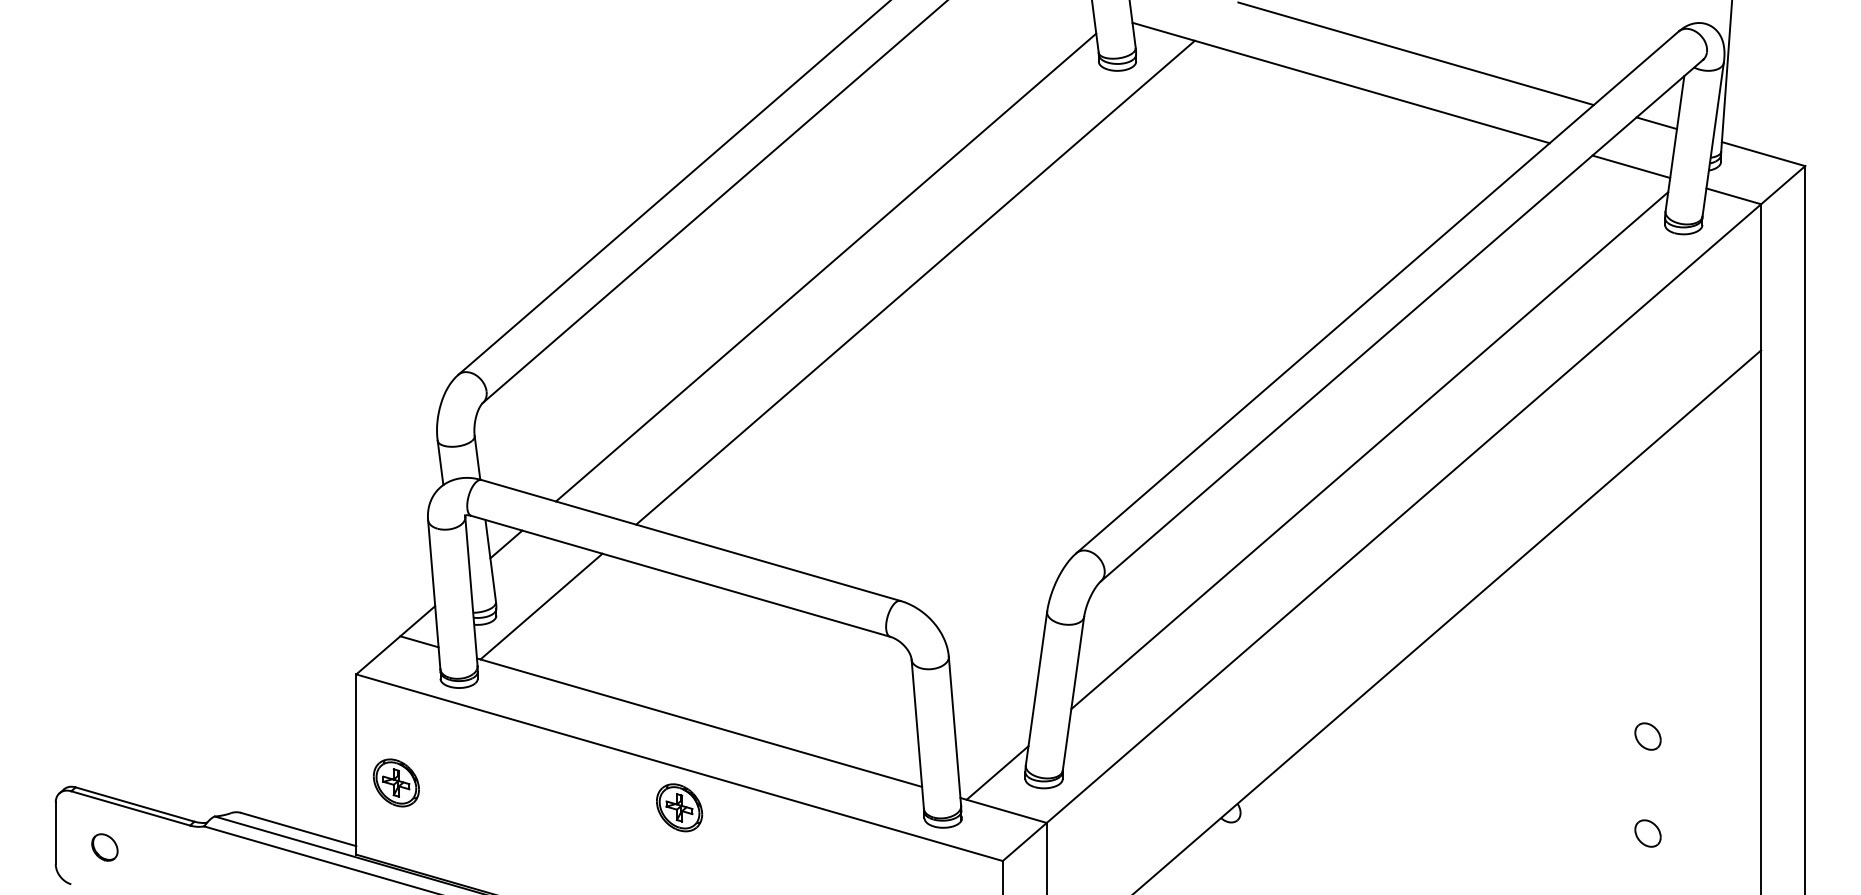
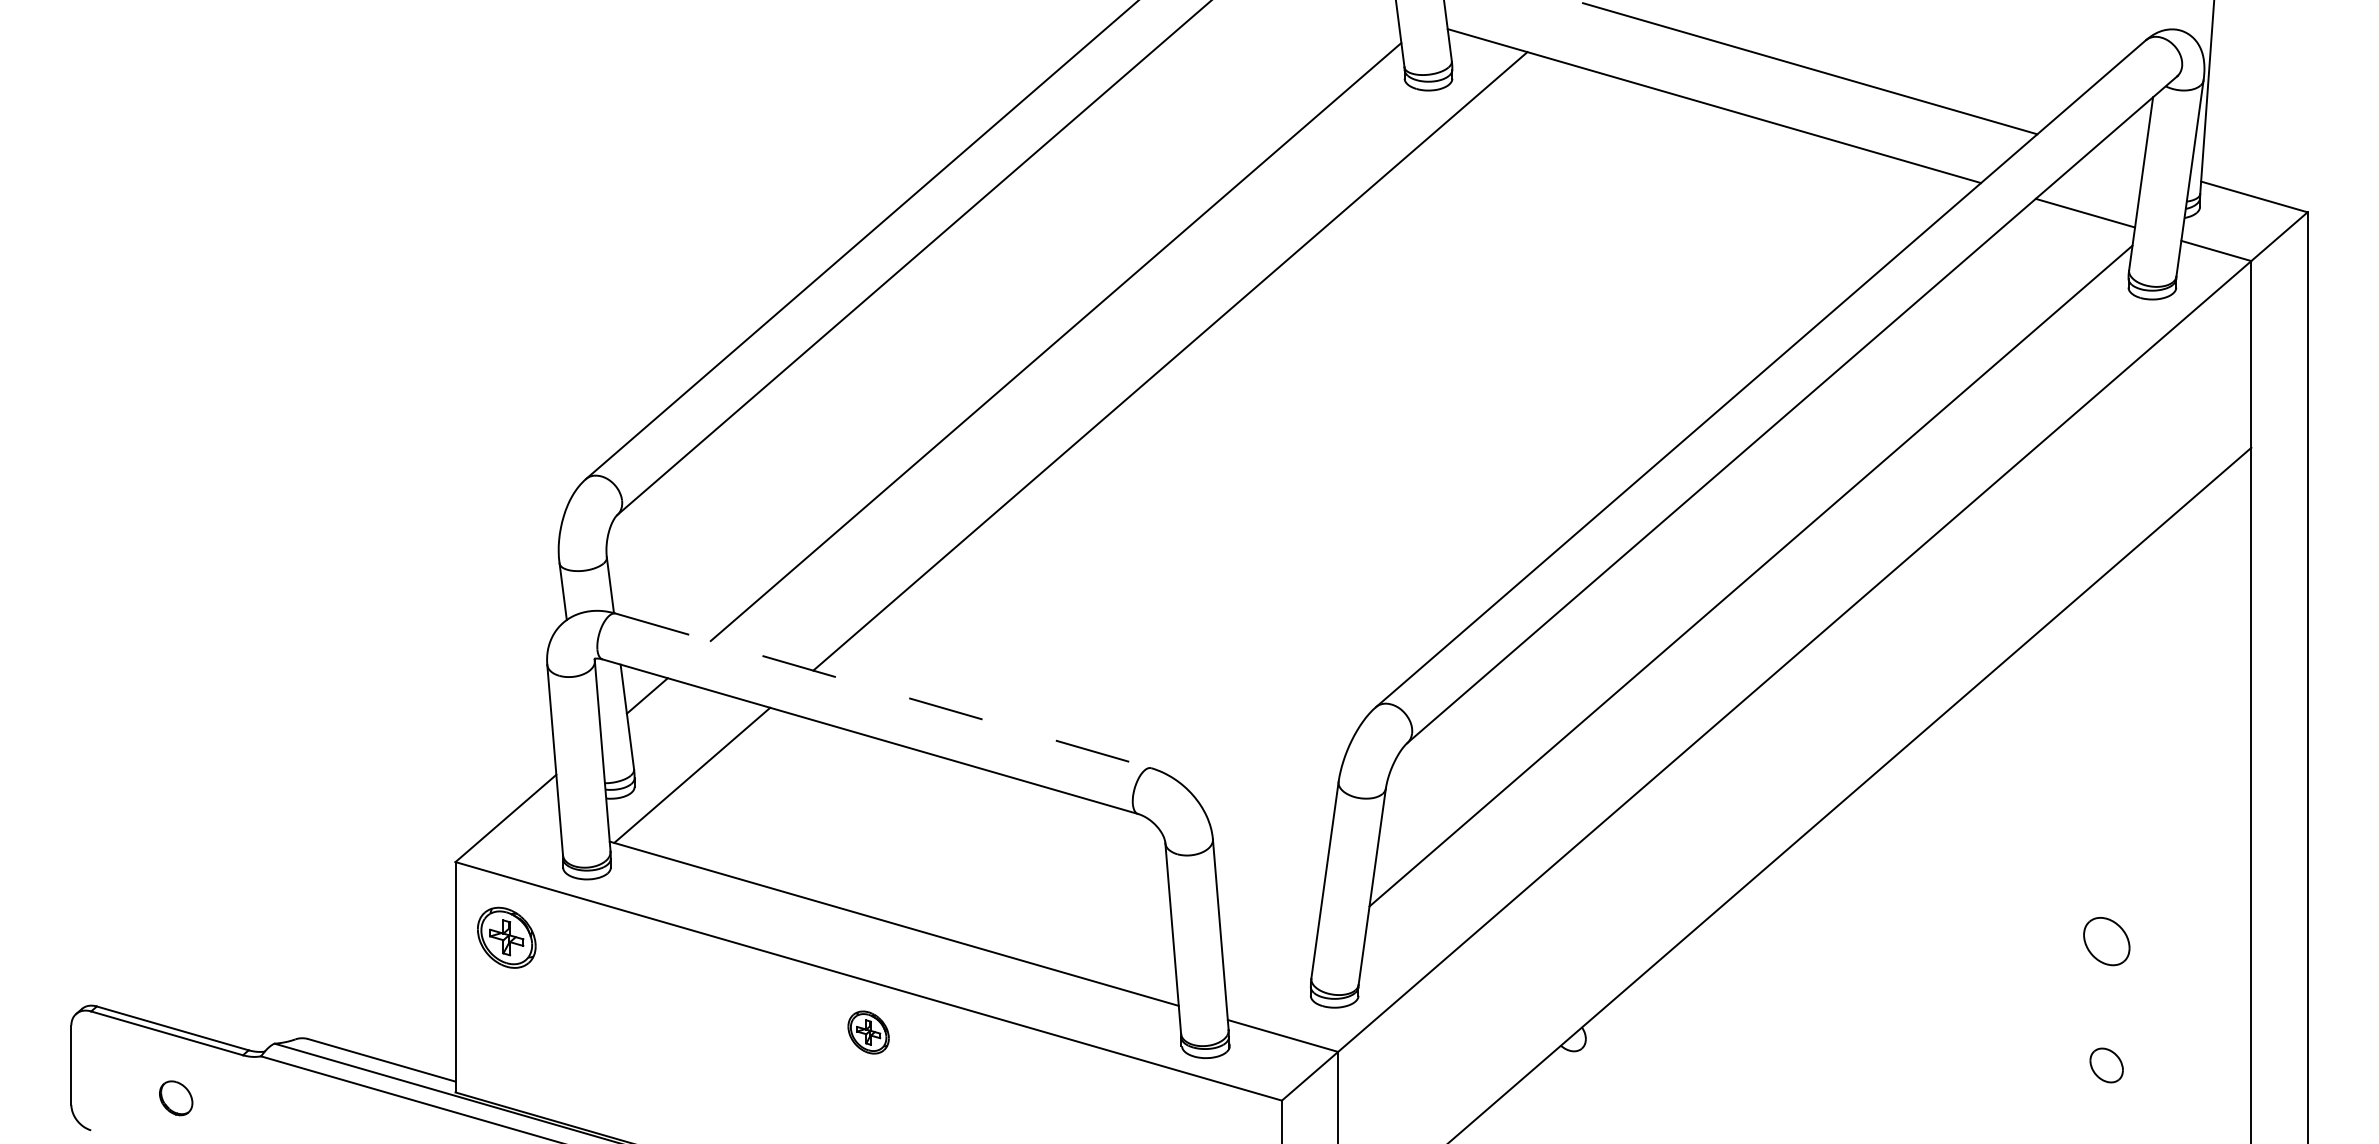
line: (1656, 123) -> (2117, 157), removed
line: (691, 540) -> (883, 690), solid -> dashed
line: (418, 641) -> (535, 820), removed
part: (1647, 736) -> (2106, 941), size x1.4
line: (996, 772) -> (1274, 987), removed
part: (396, 782) -> (506, 937), moved
part: (679, 807) -> (868, 1032), size x0.7
part: (105, 847) -> (176, 1098), moved

